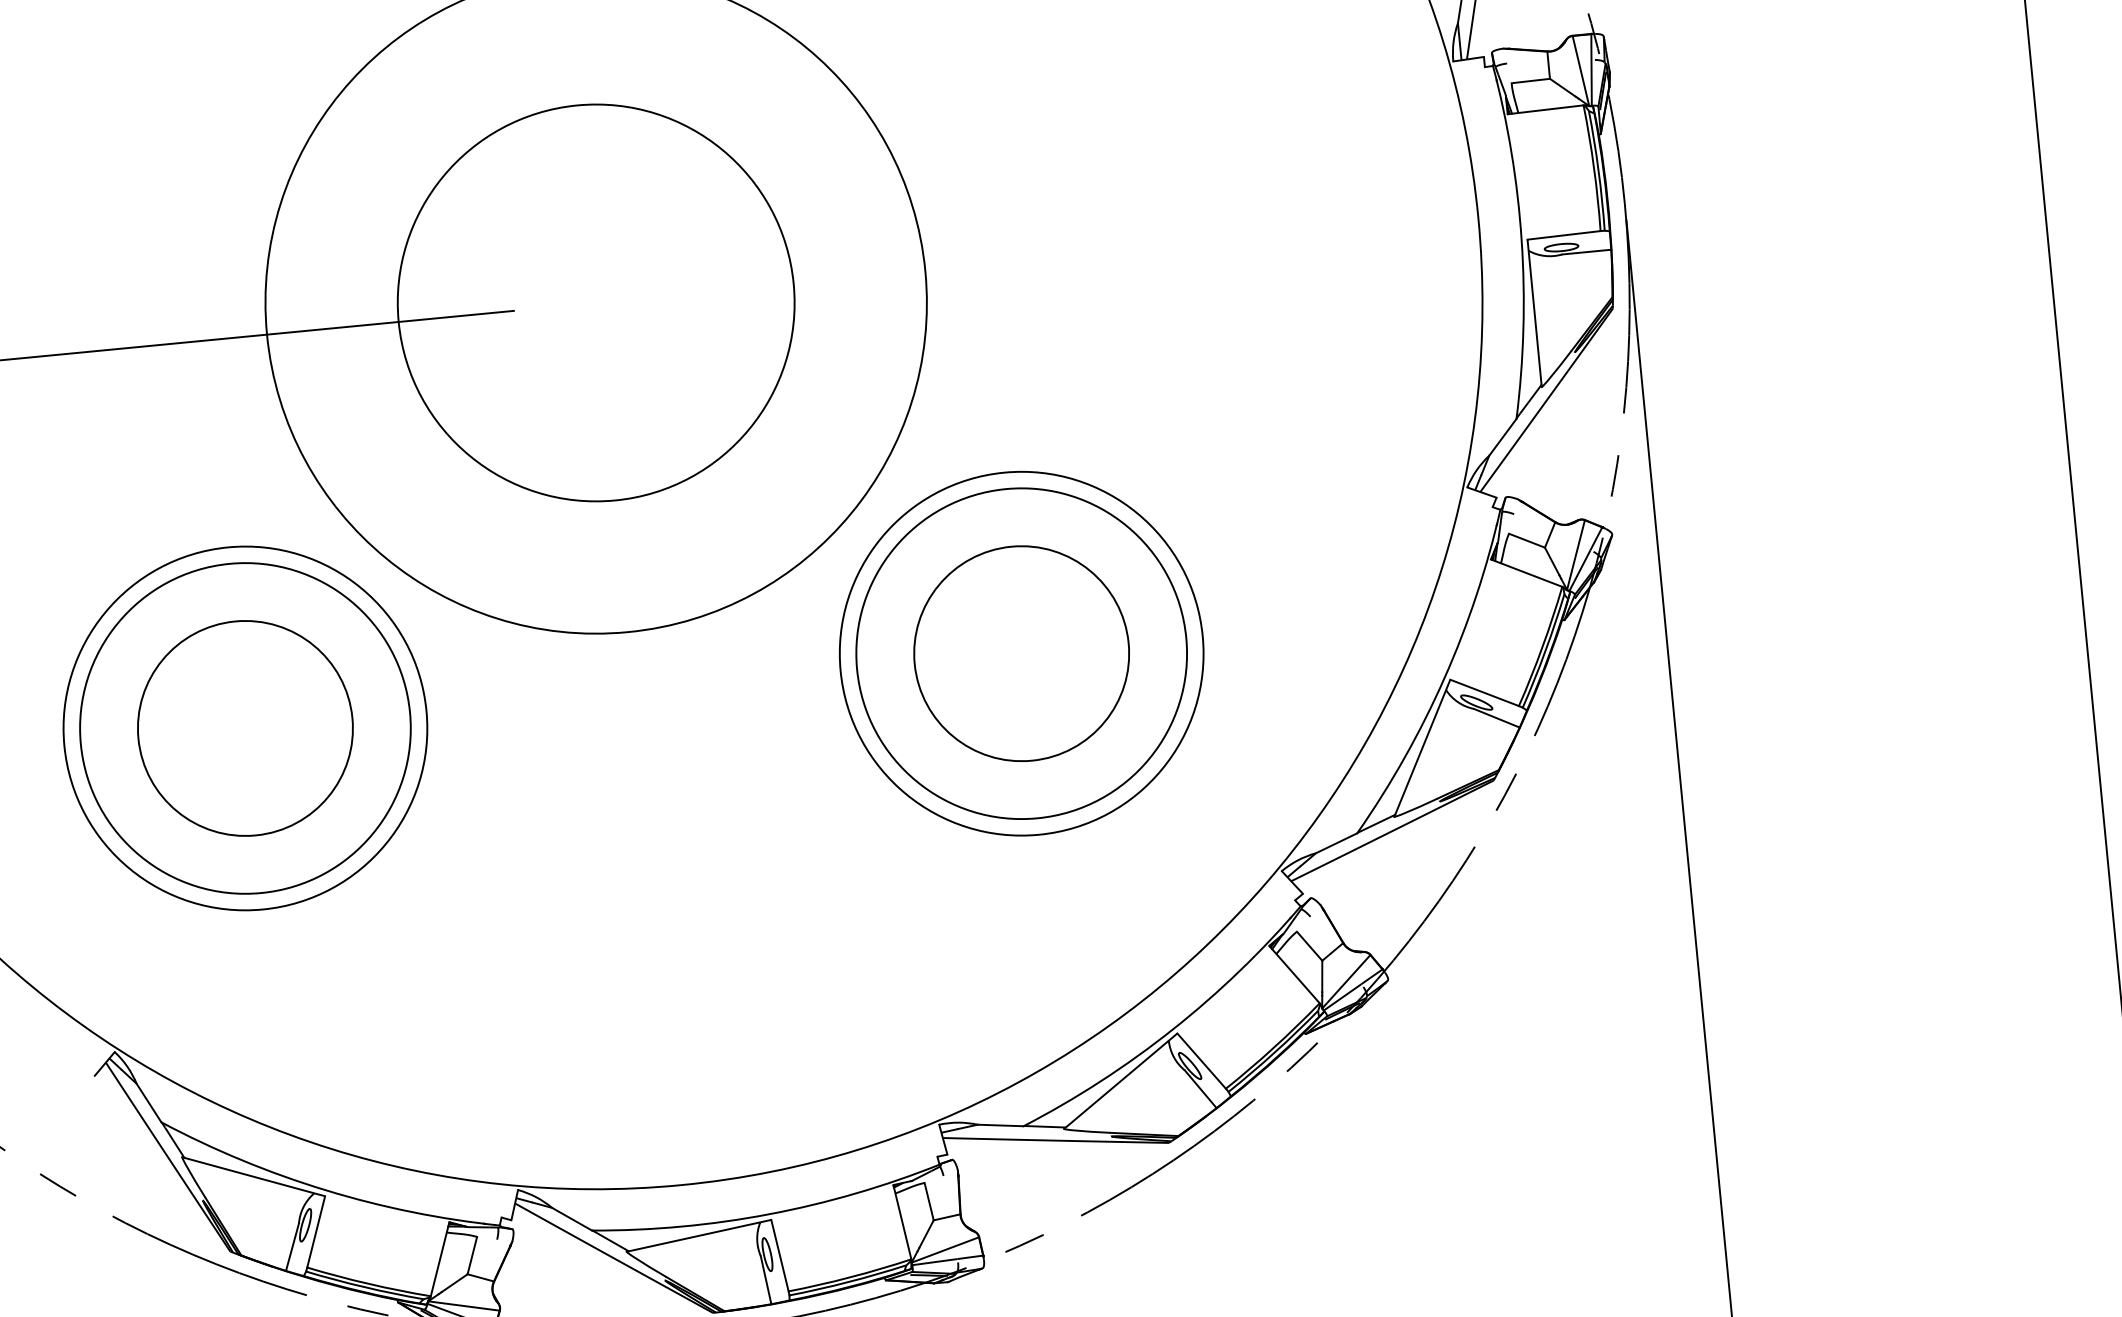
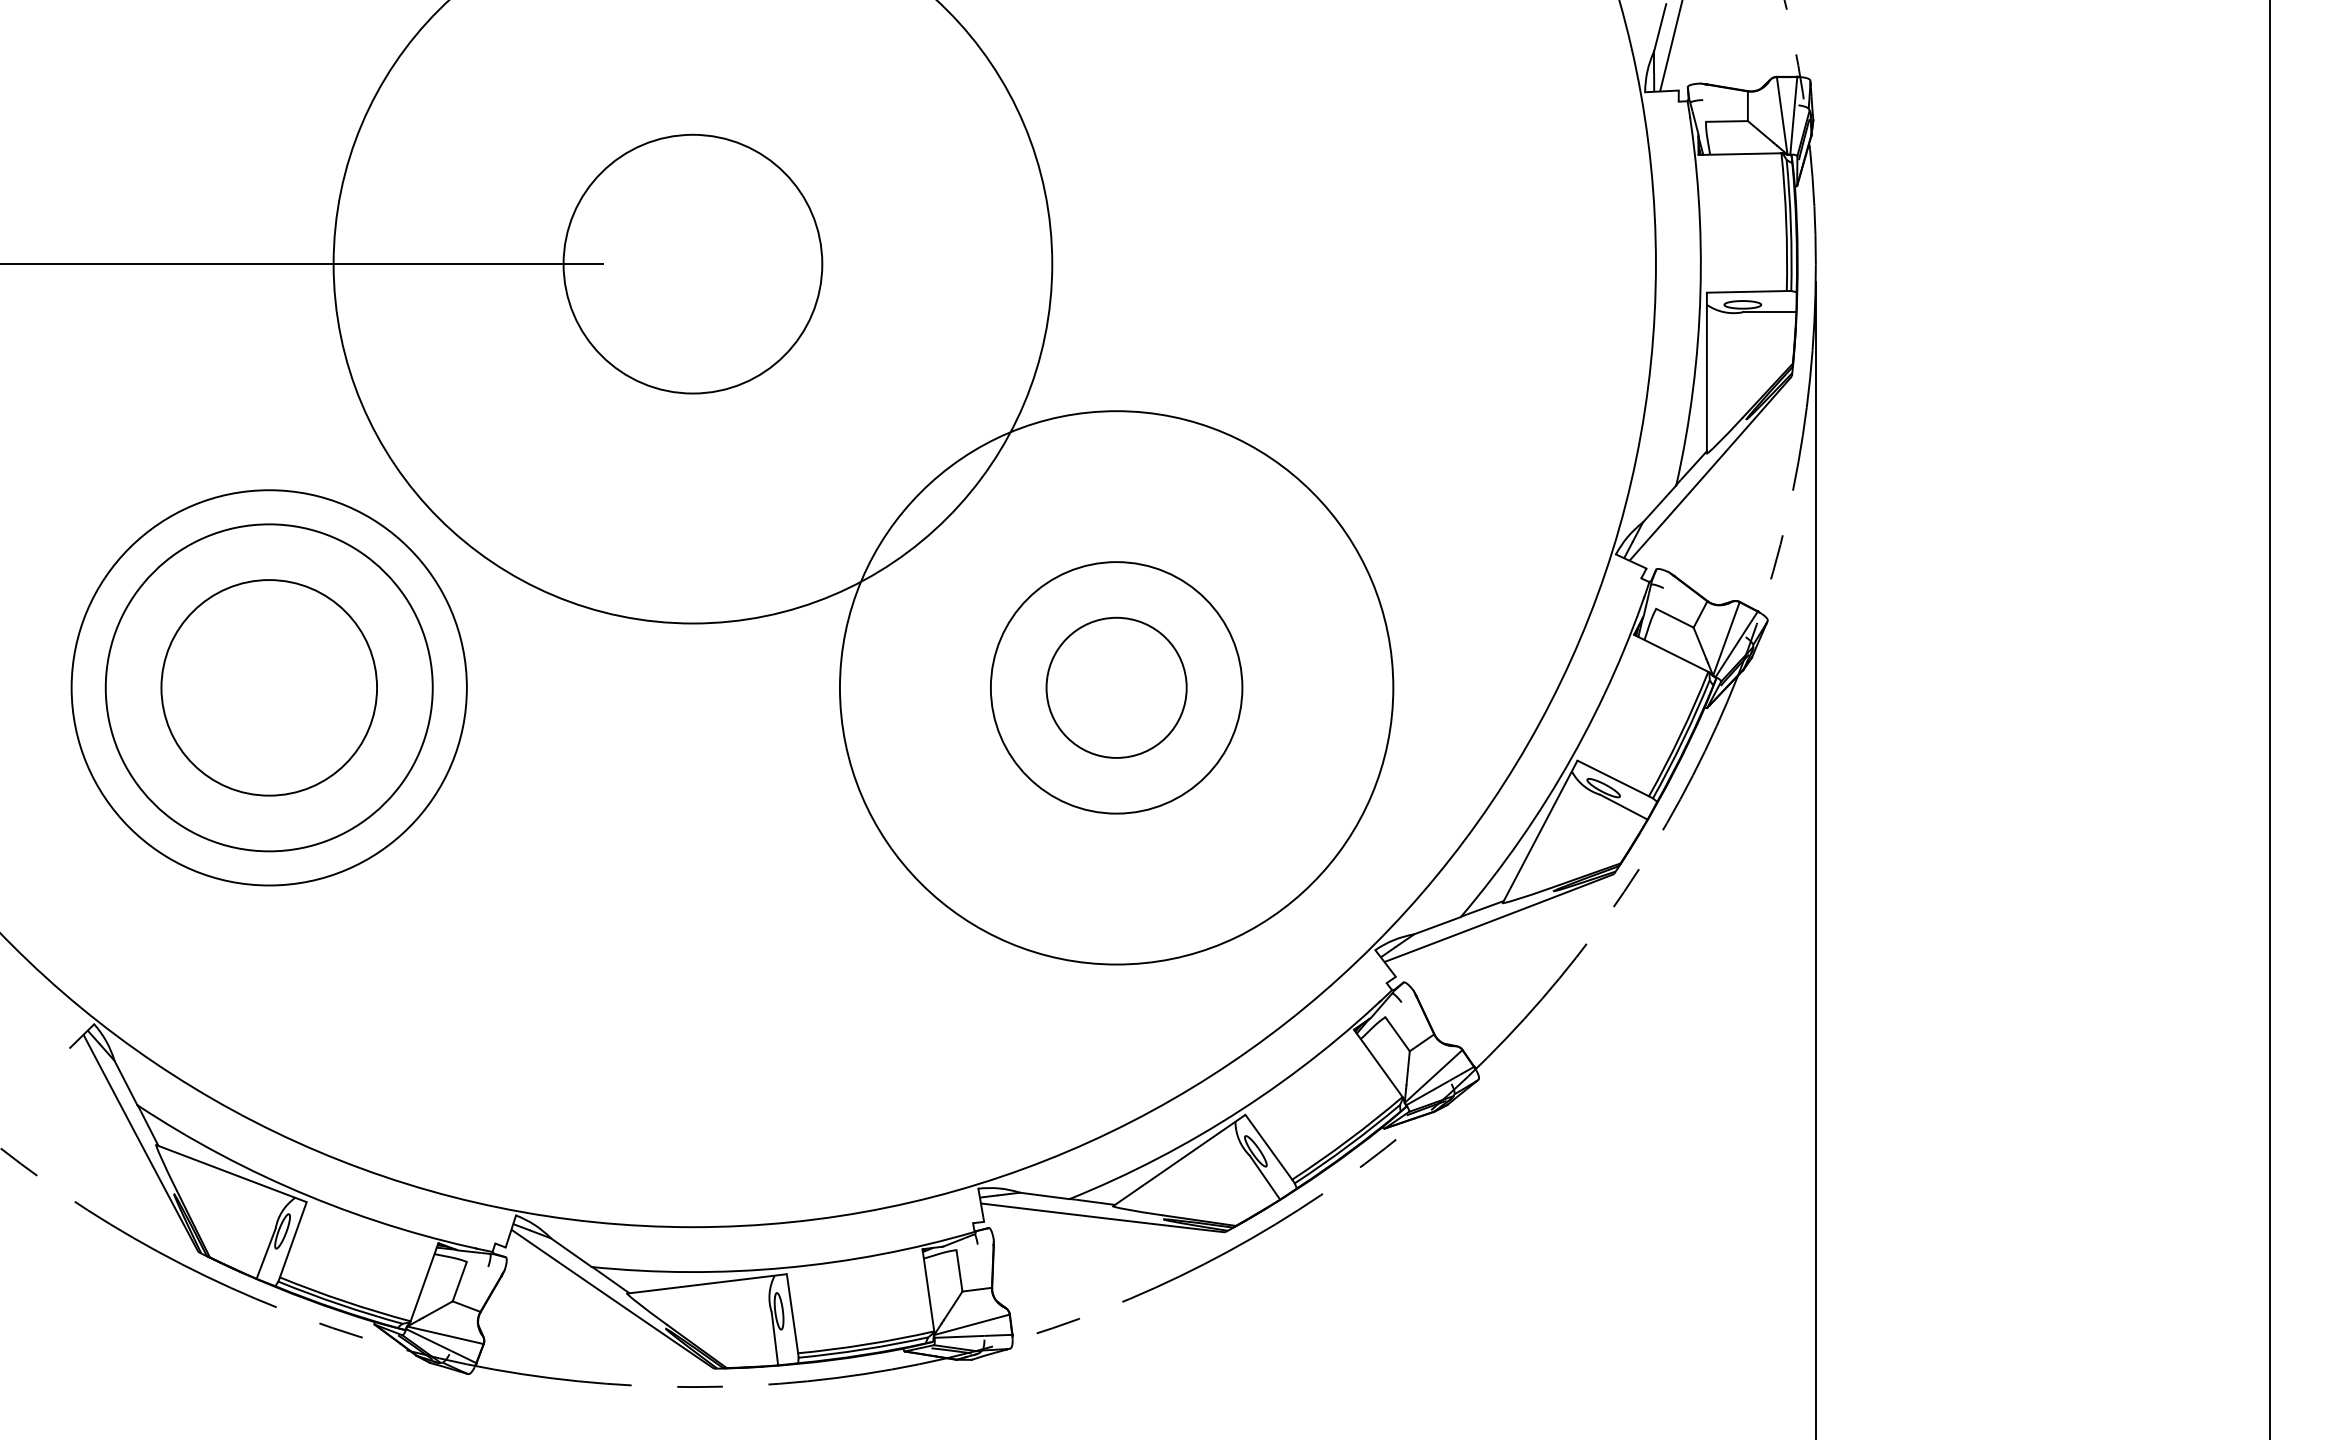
circle: (595, 302) -> (692, 263), size x0.6
circle: (1021, 653) -> (1116, 687), size x0.6
circle: (1021, 653) -> (1116, 687), size x0.7
circle: (1021, 653) -> (1116, 687), size x1.4
circle: (244, 728) -> (268, 687), size x0.6
circle: (245, 728) -> (269, 687), size x1.4

